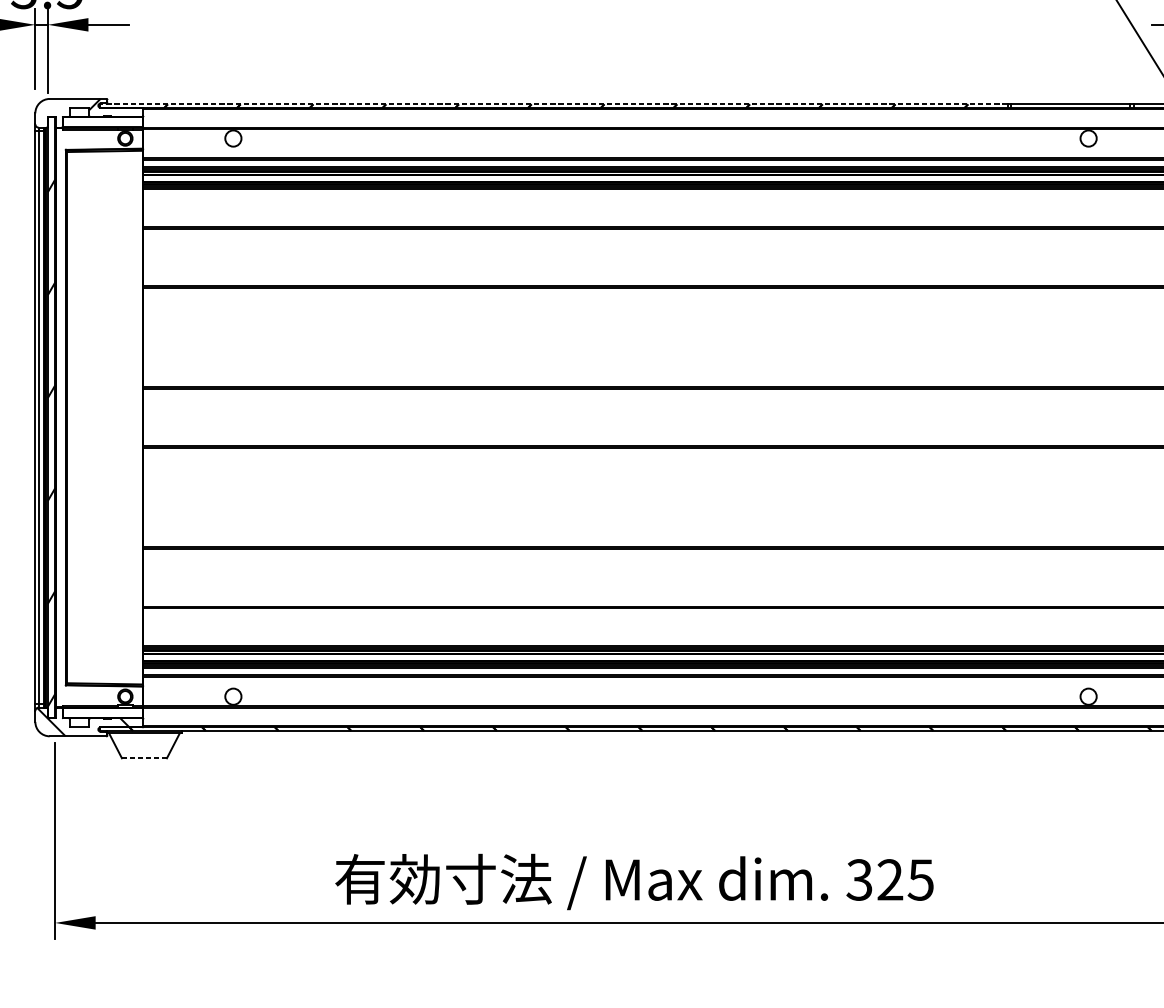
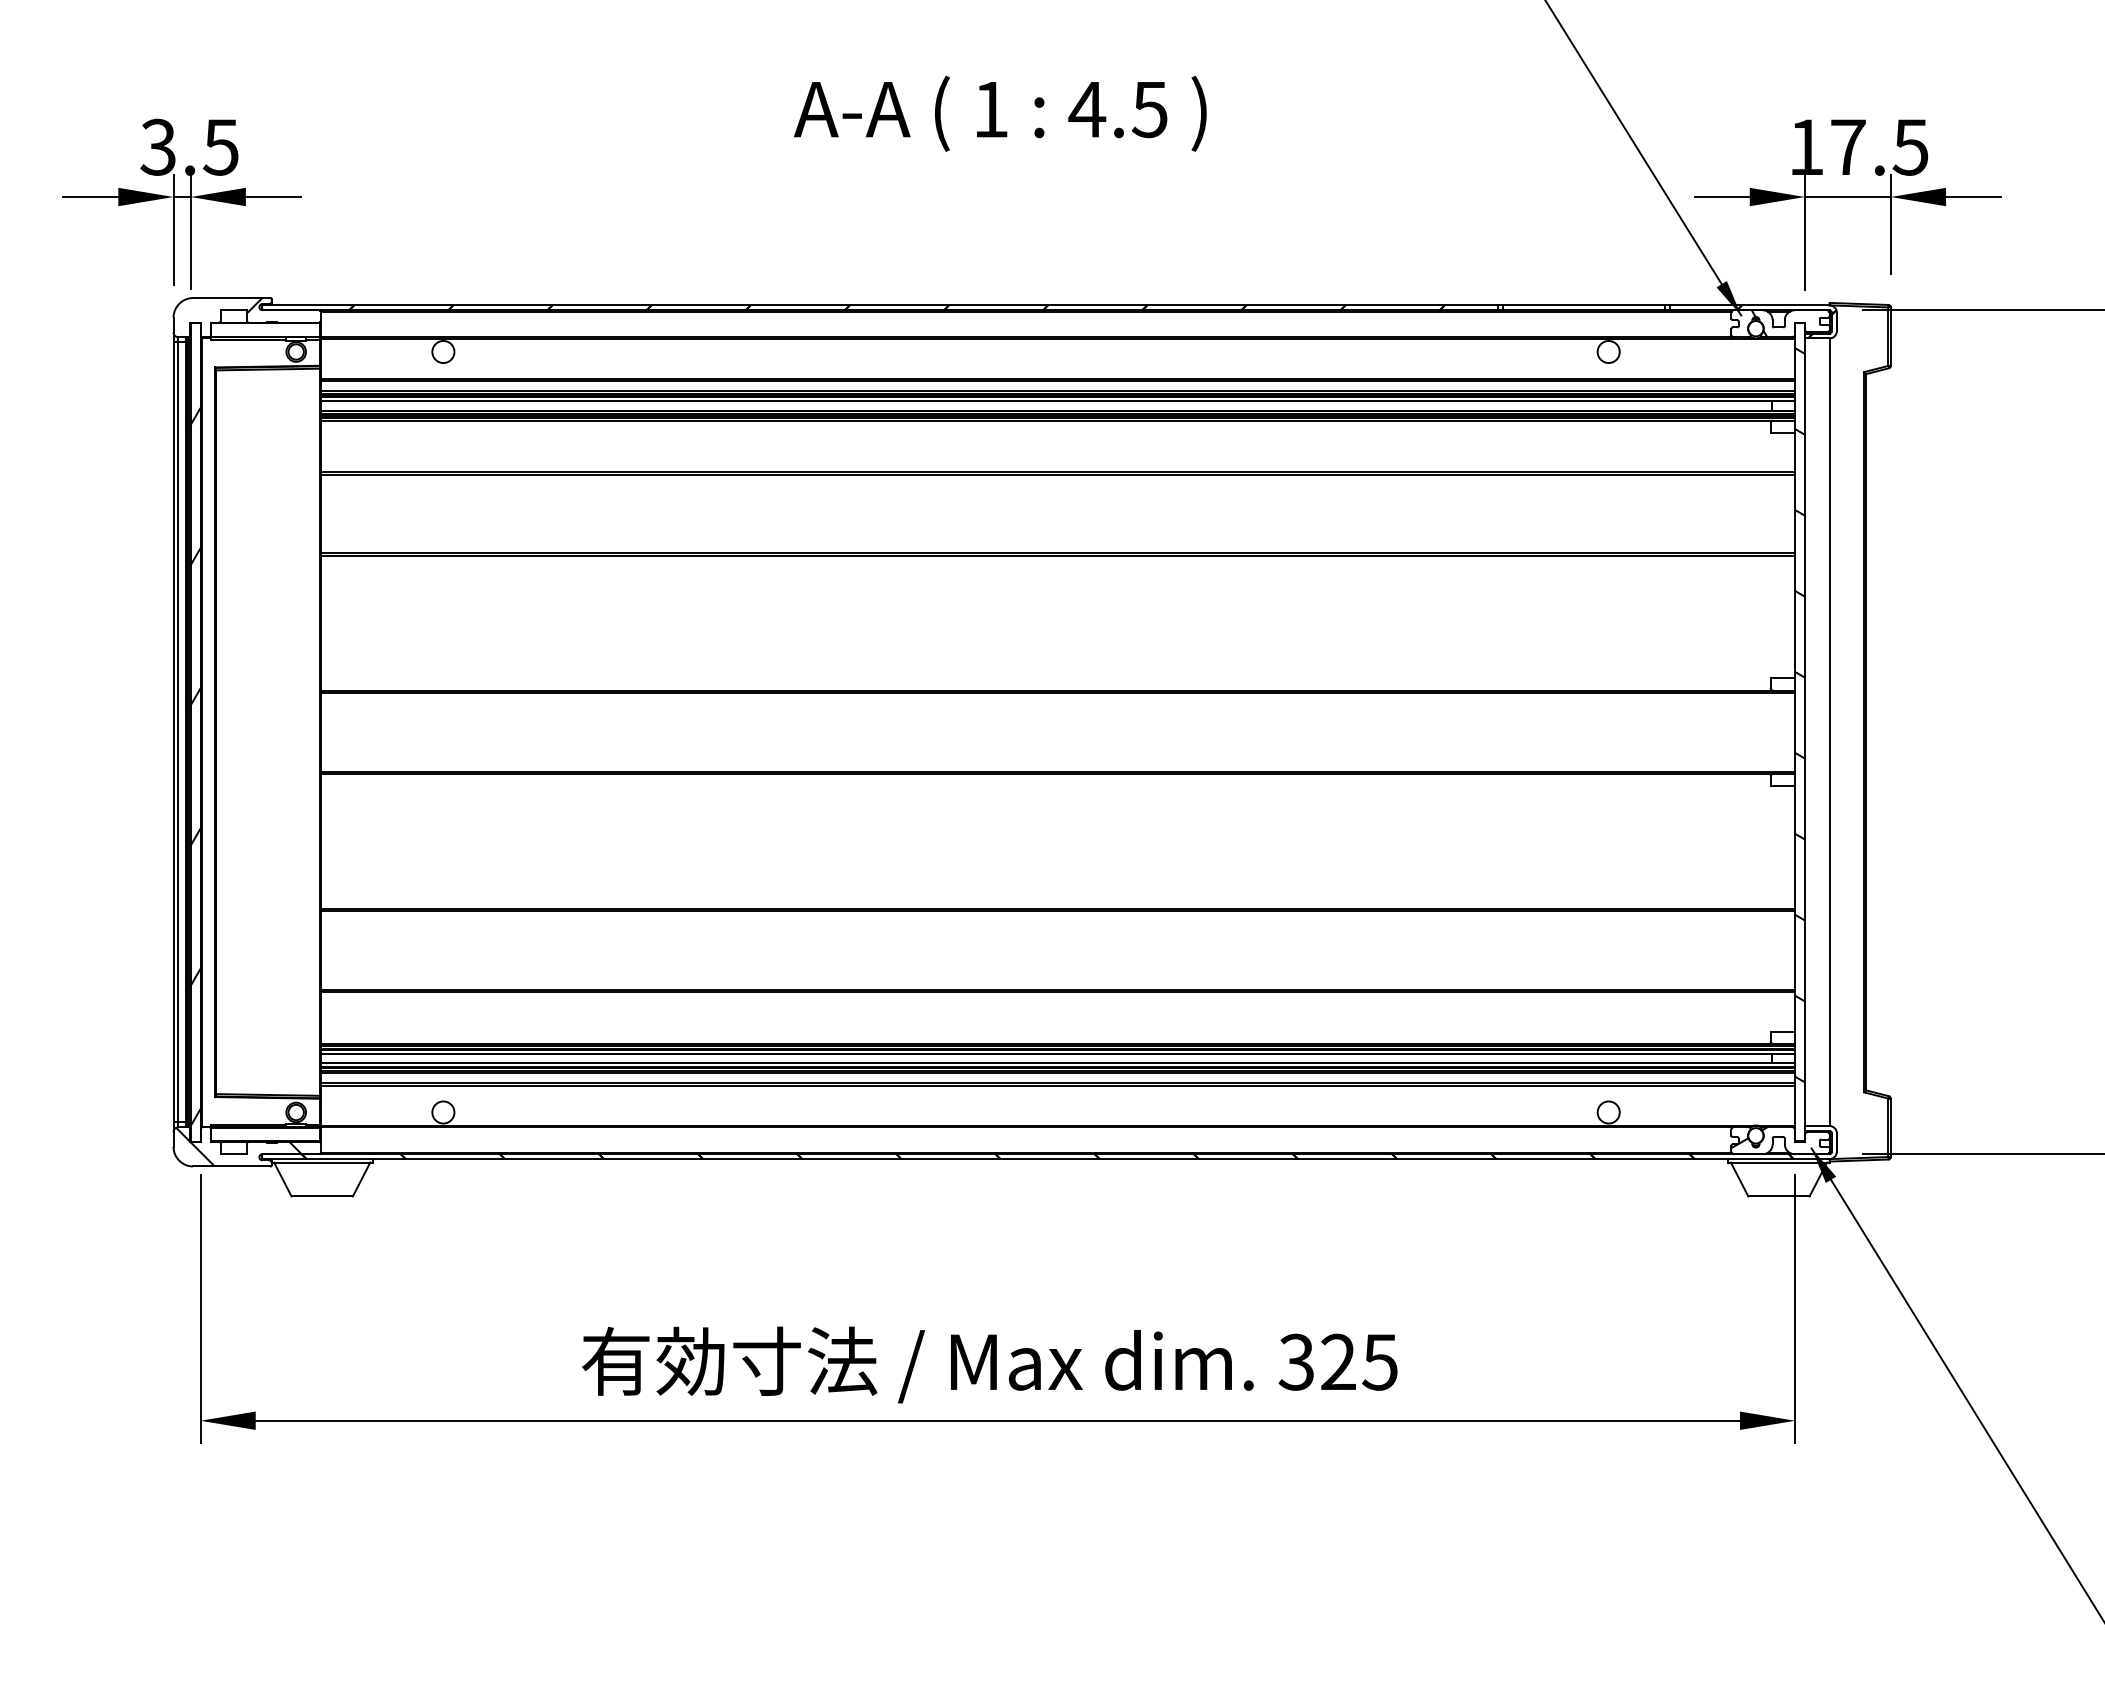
line: (553, 104) -> (879, 305), dashed -> solid
line: (144, 758) -> (322, 1196), dashed -> solid

